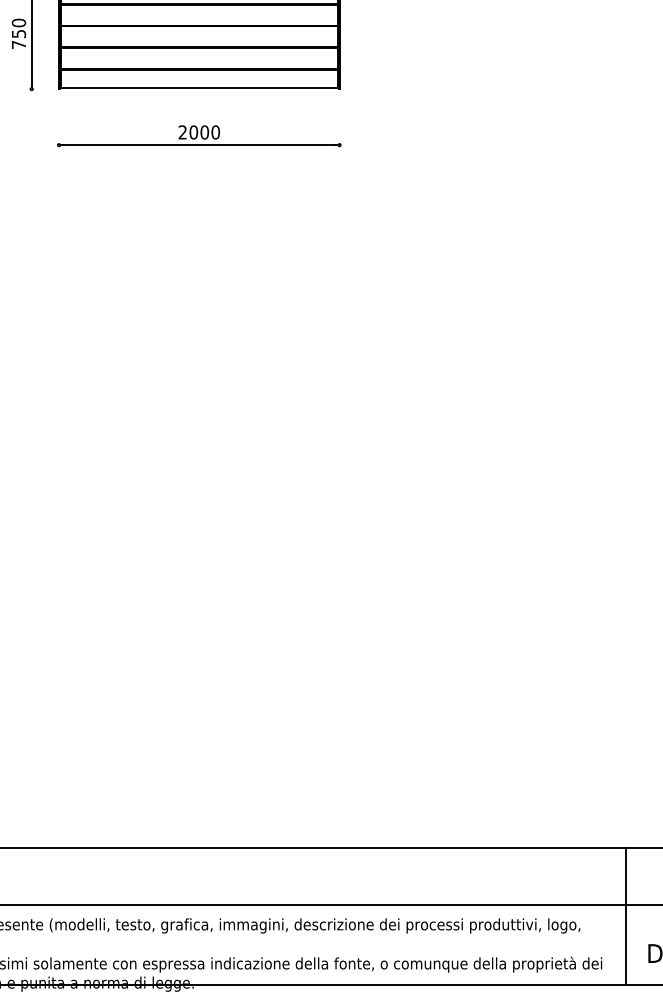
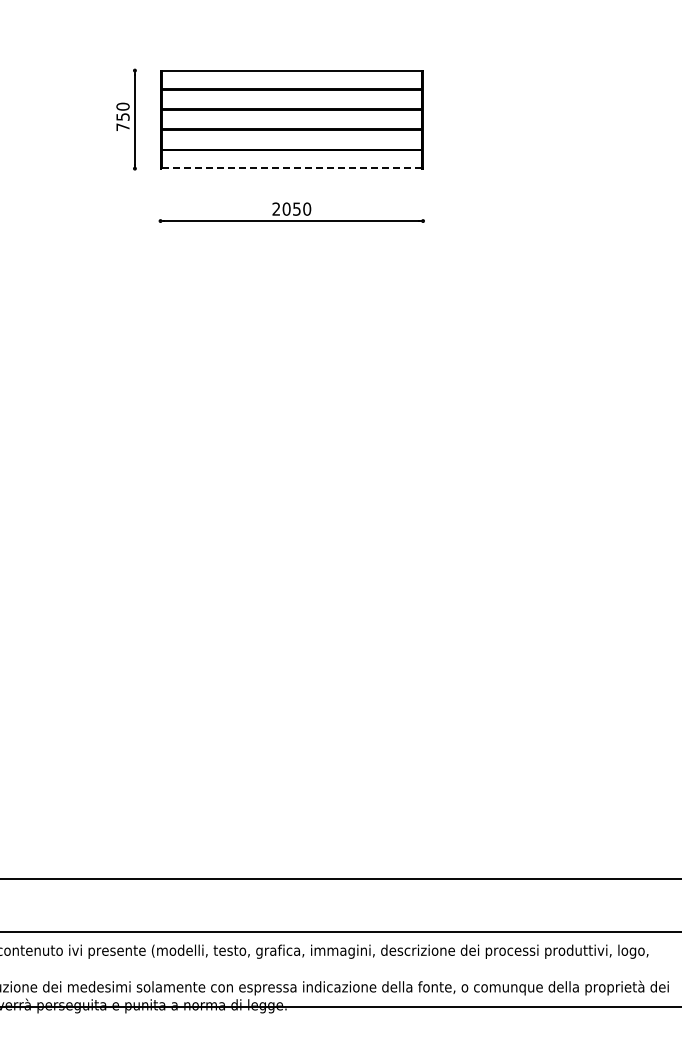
line: (198, 87) -> (291, 167), solid -> dashed
text: (204, 131) -> (296, 208), 2000 -> 2050

